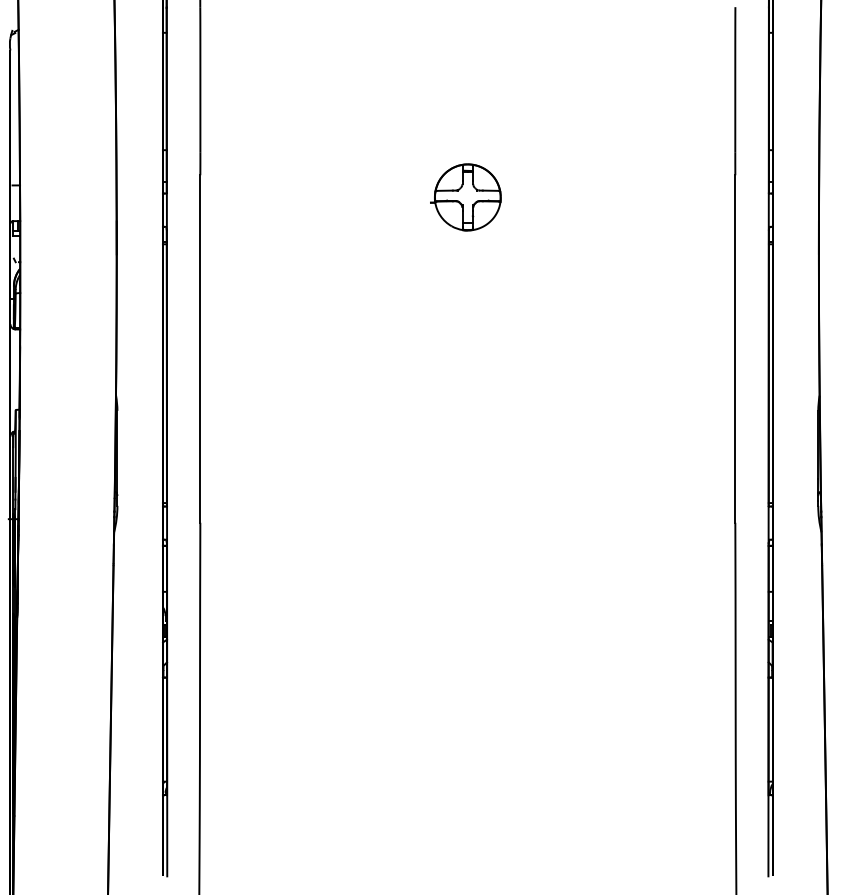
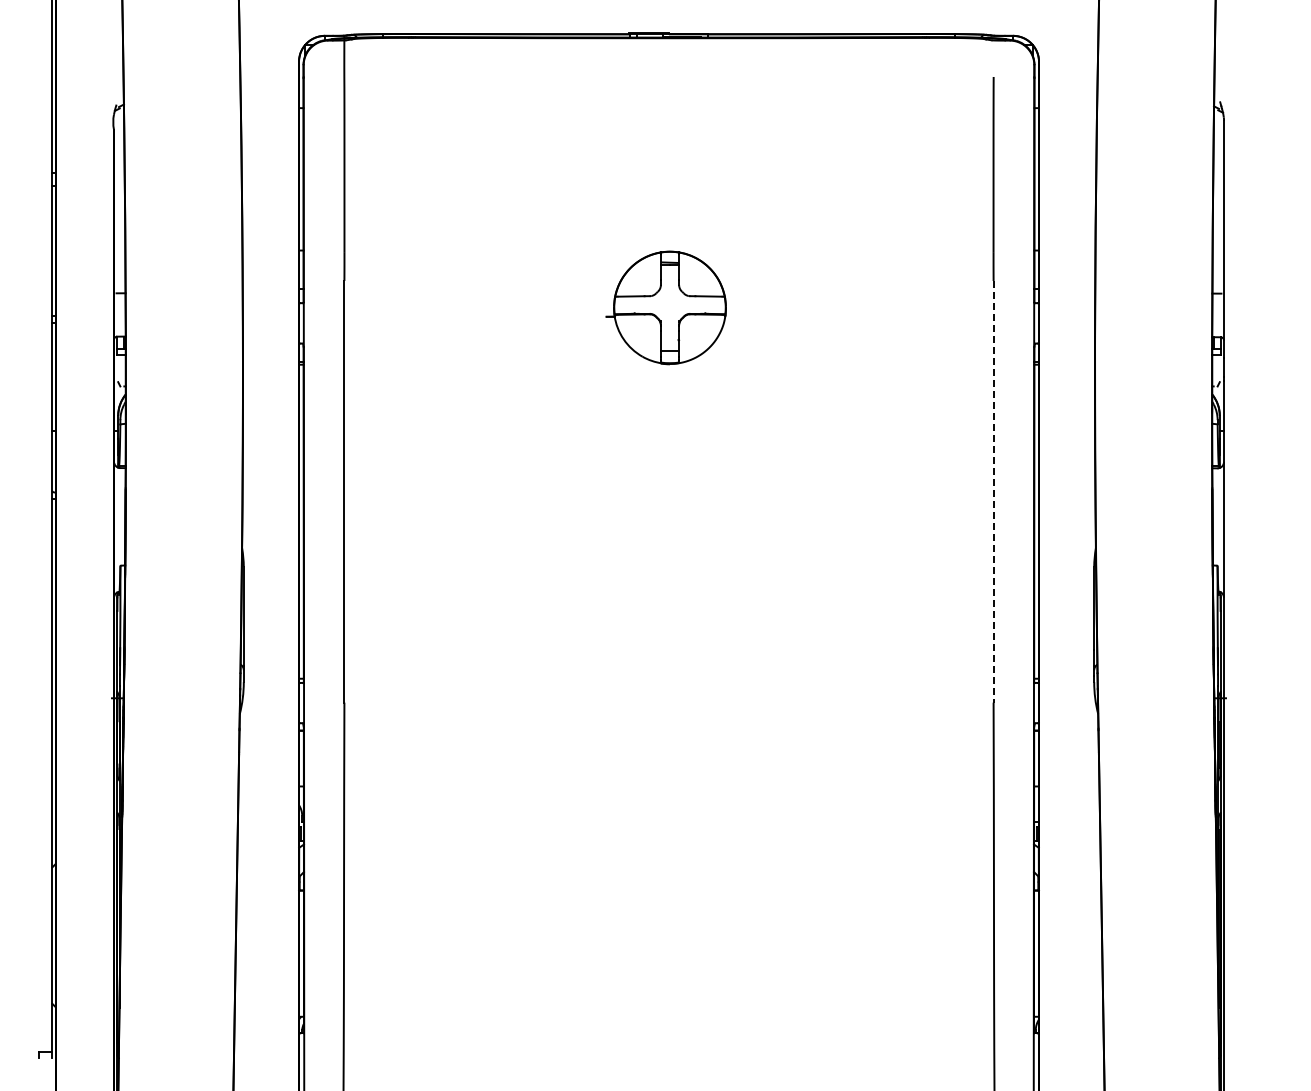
part: (465, 197) -> (666, 307), size x1.4
line: (735, 348) -> (993, 491), solid -> dashed

